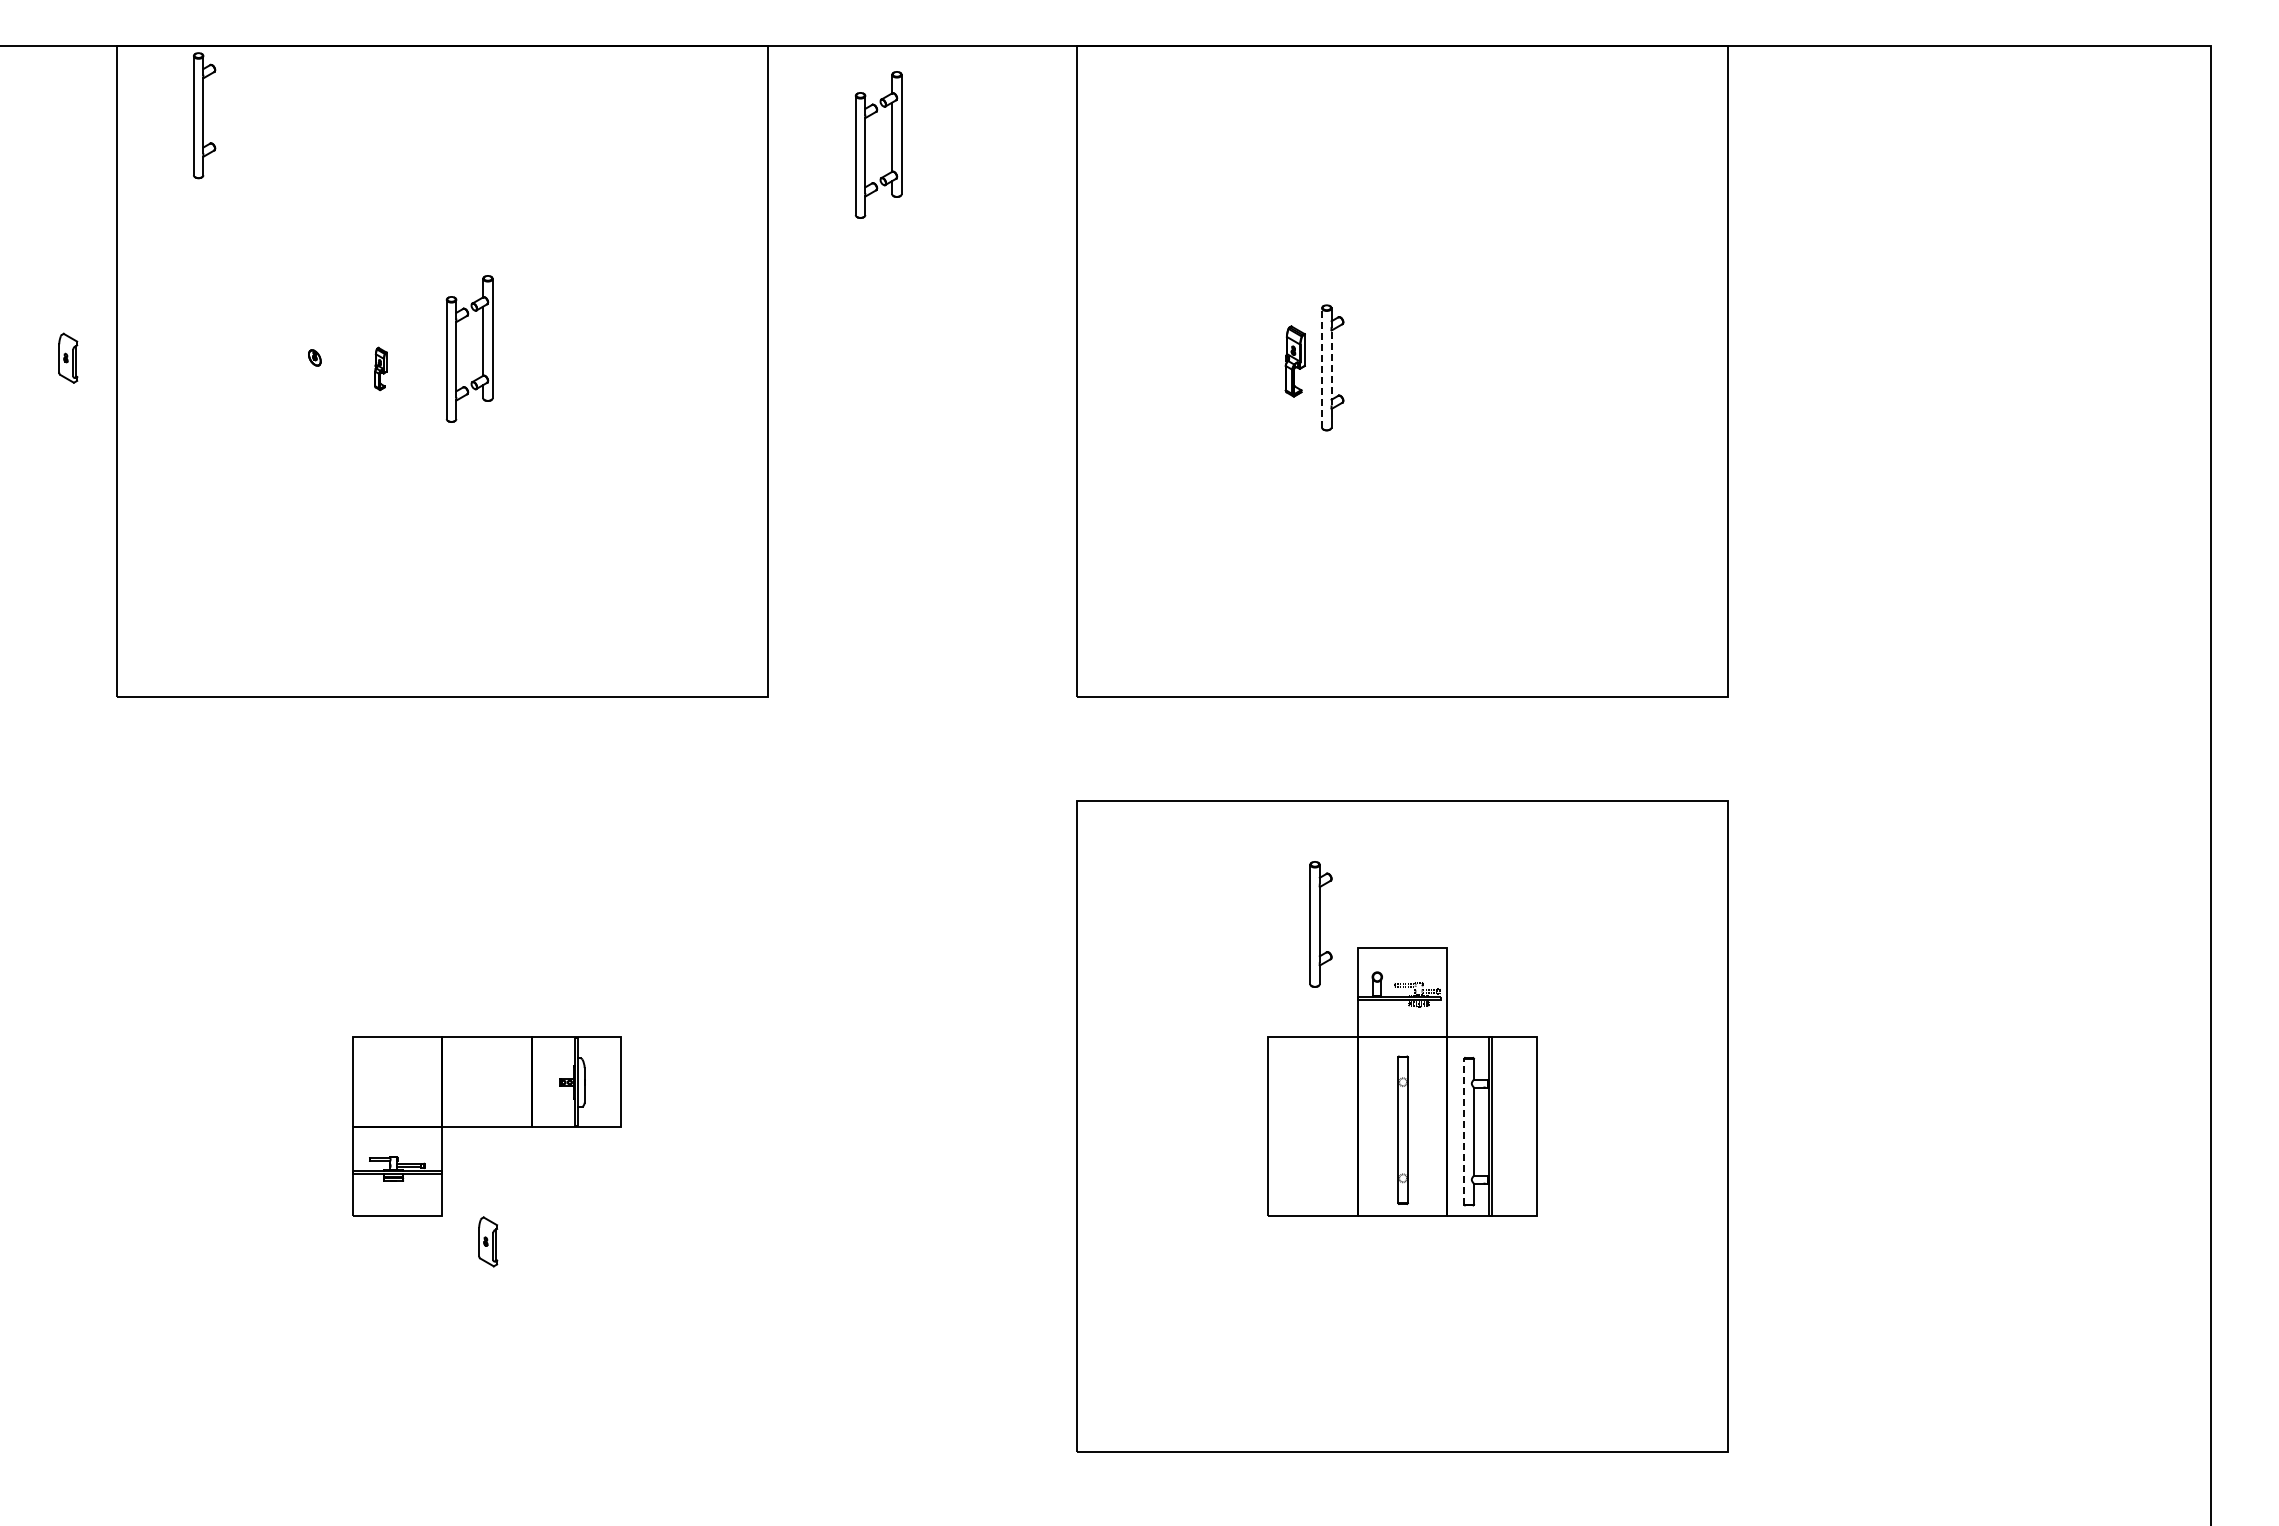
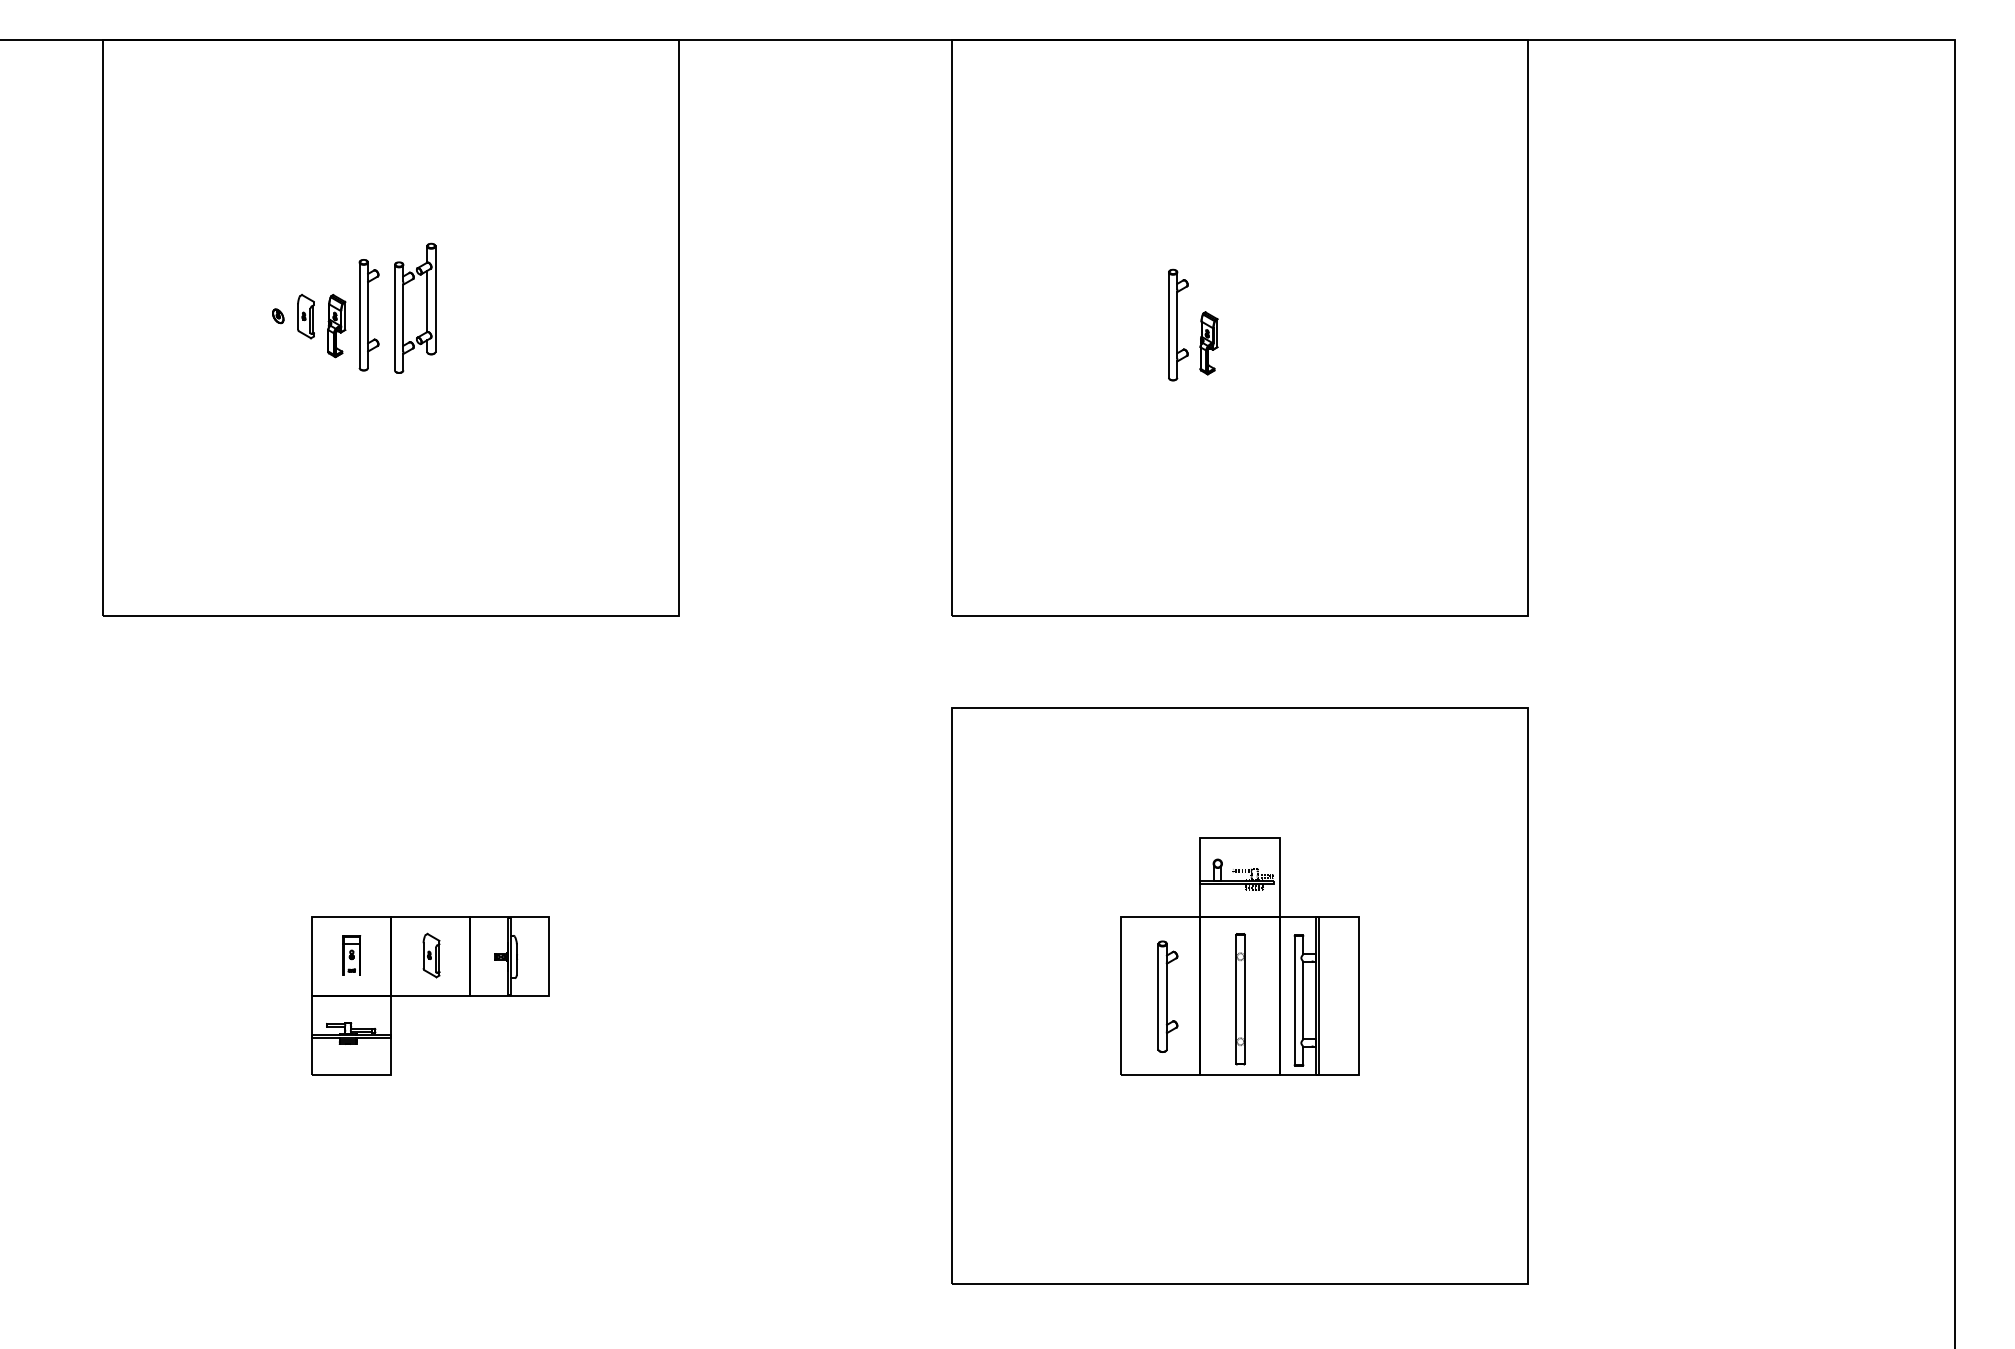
part: (204, 115) -> (369, 315), moved
part: (865, 144) -> (765, 127), removed
part: (68, 357) -> (306, 315), moved
part: (1294, 361) -> (1208, 343), moved
line: (1321, 367) -> (1168, 324), dashed -> solid
line: (1331, 367) -> (1177, 324), dashed -> solid
part: (380, 368) -> (336, 325), size x1.67
part: (1320, 924) -> (1167, 996), moved
part: (397, 1080) -> (351, 955), added
line: (1464, 1131) -> (1294, 1000), dashed -> solid
part: (488, 1241) -> (431, 955), moved

